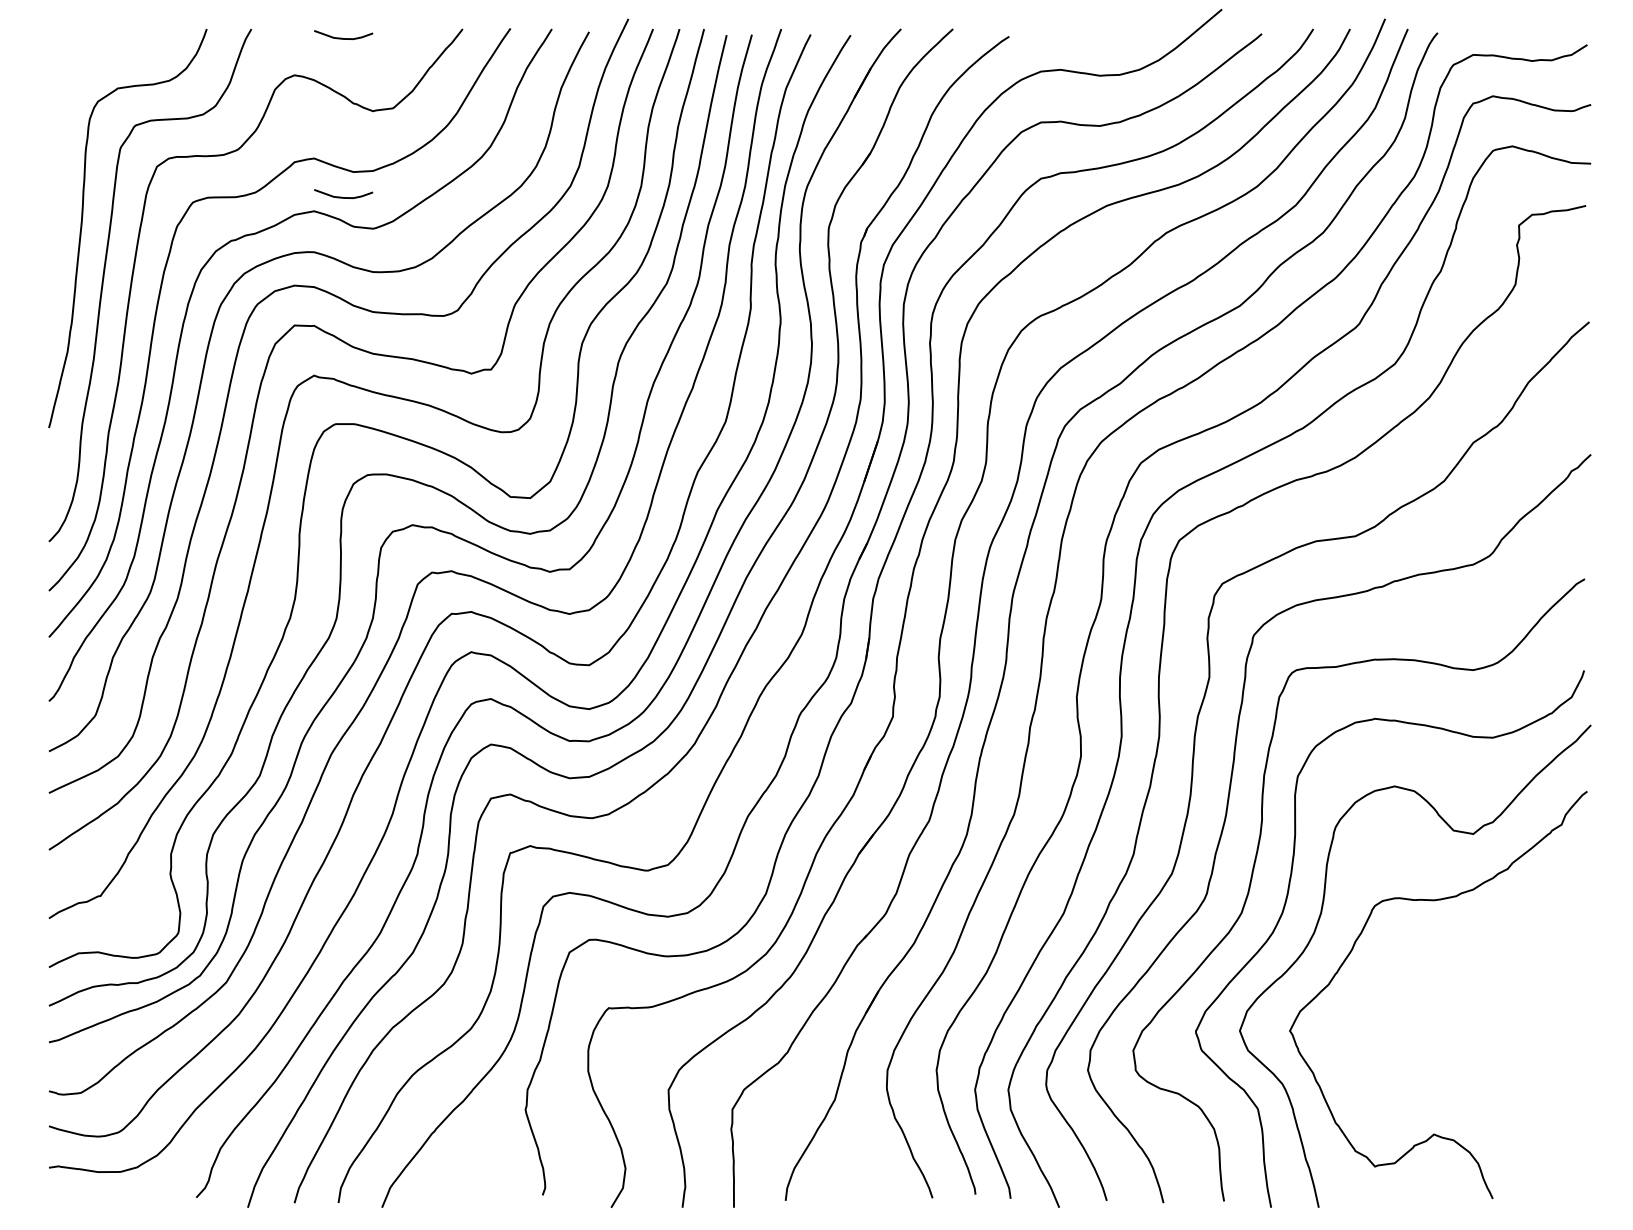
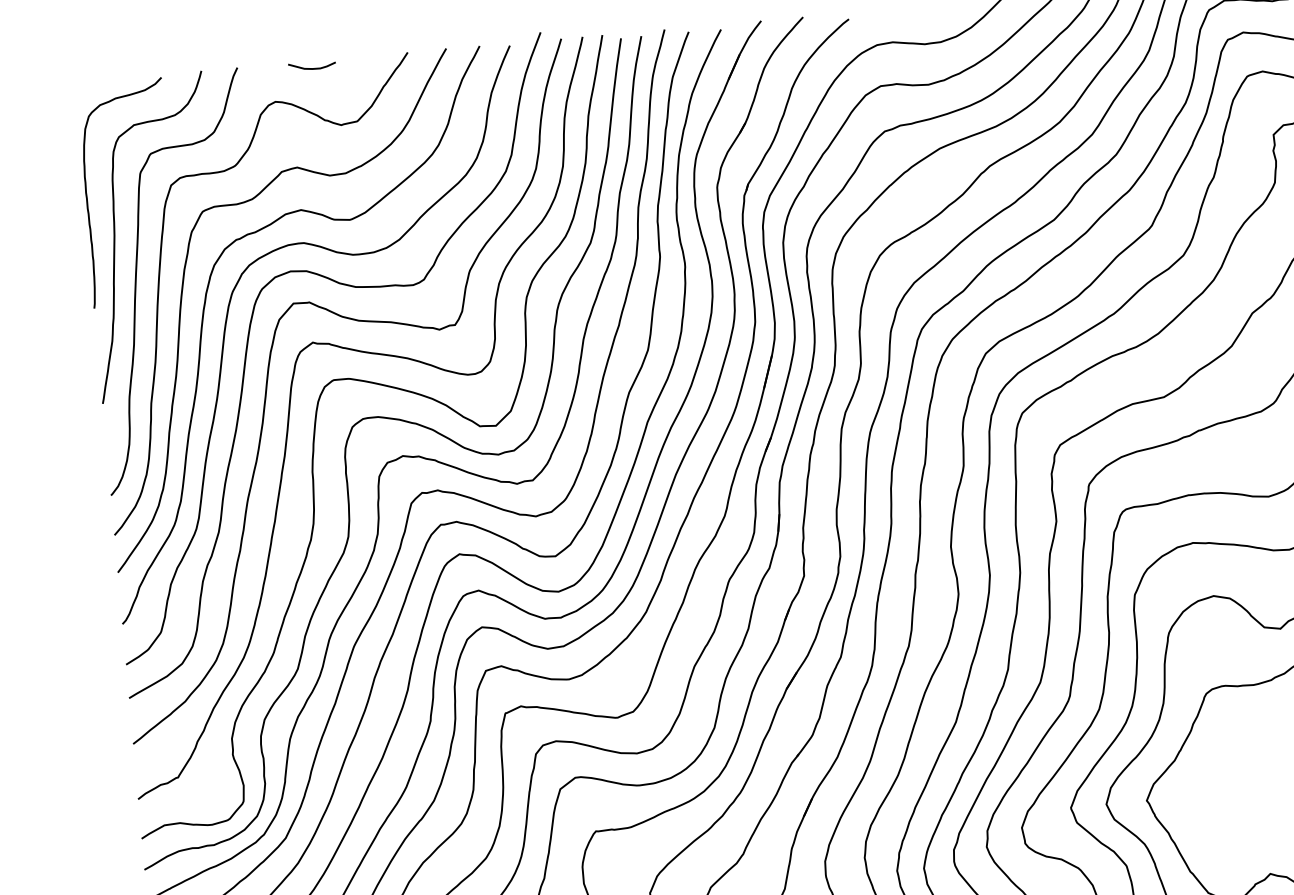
curve: (52, 170) -> (87, 196), added
curve: (342, 196) -> (322, 196), removed

